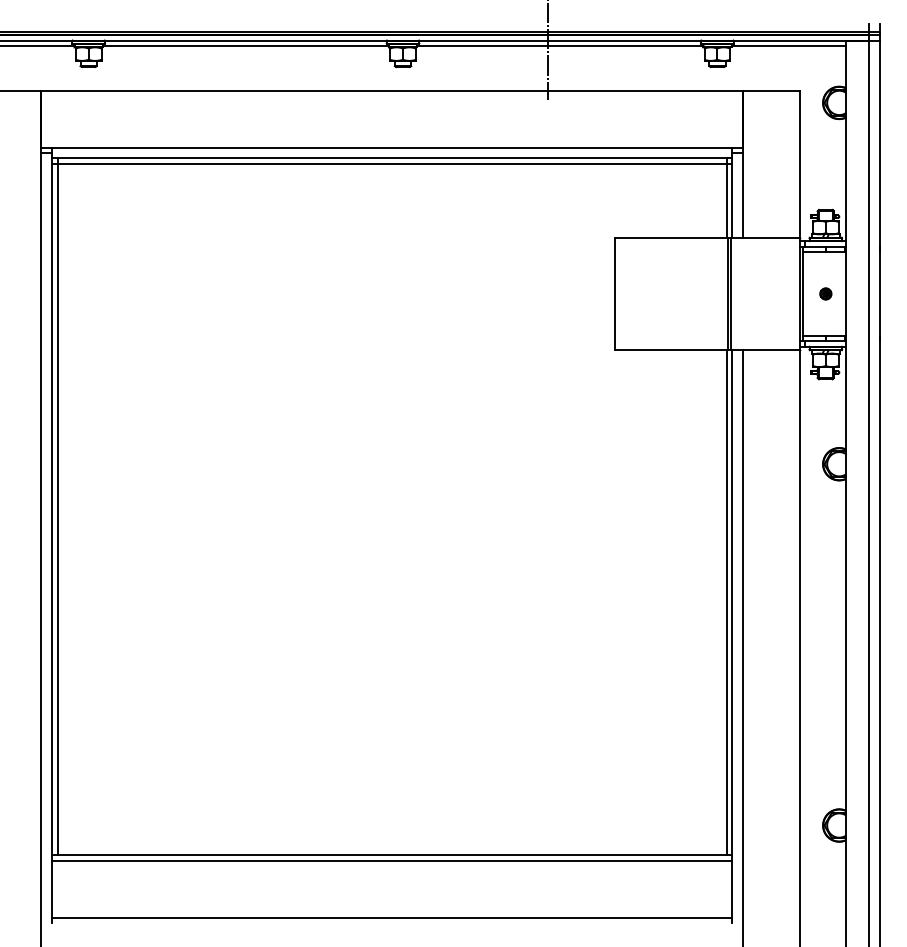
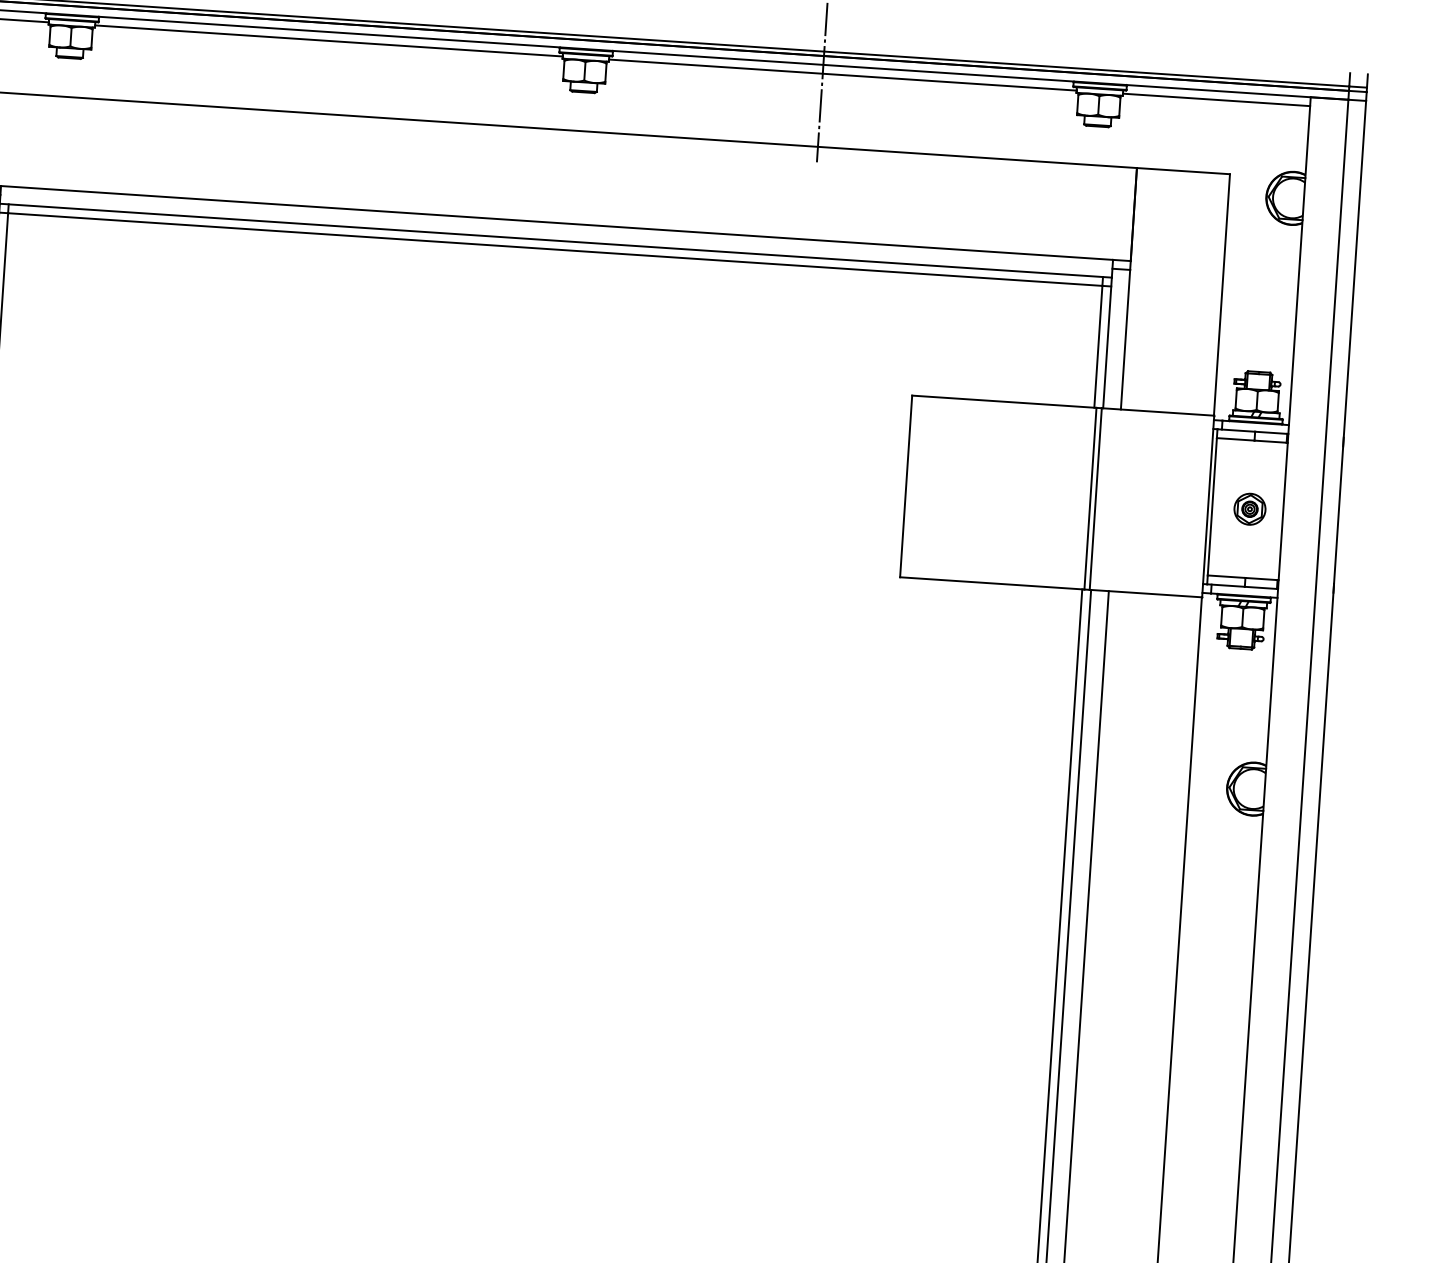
part: (825, 293) -> (1249, 508), size x1.67

